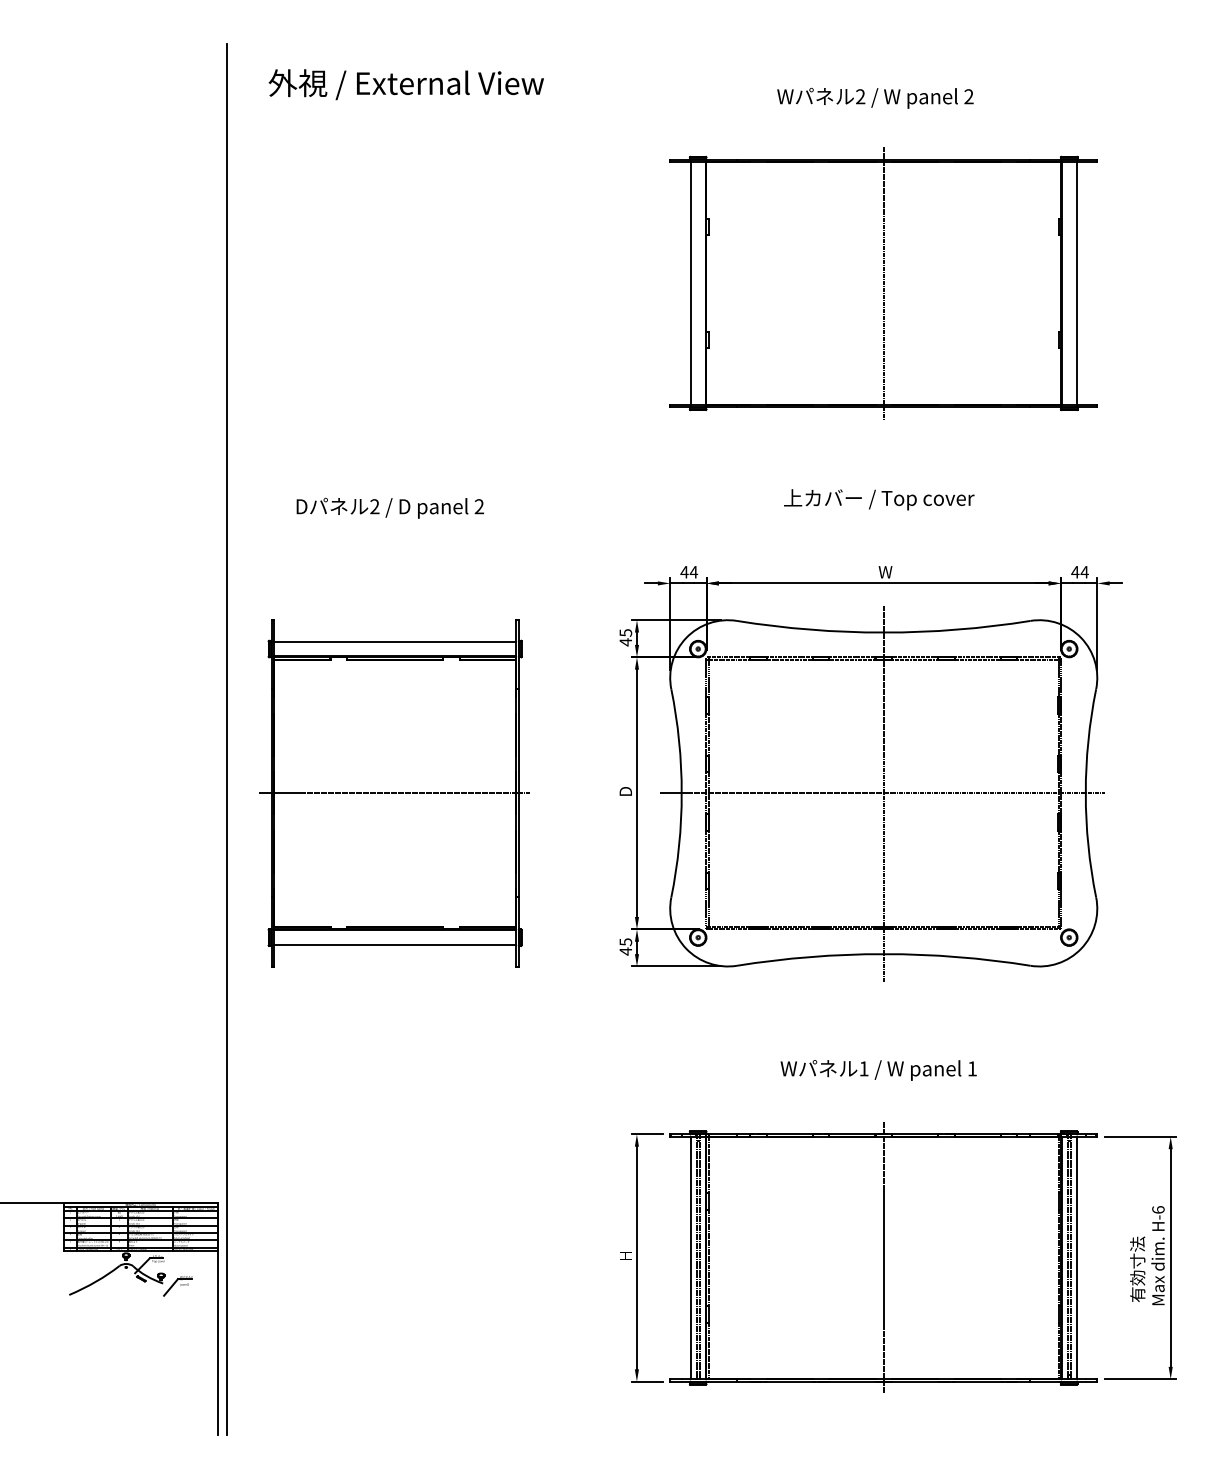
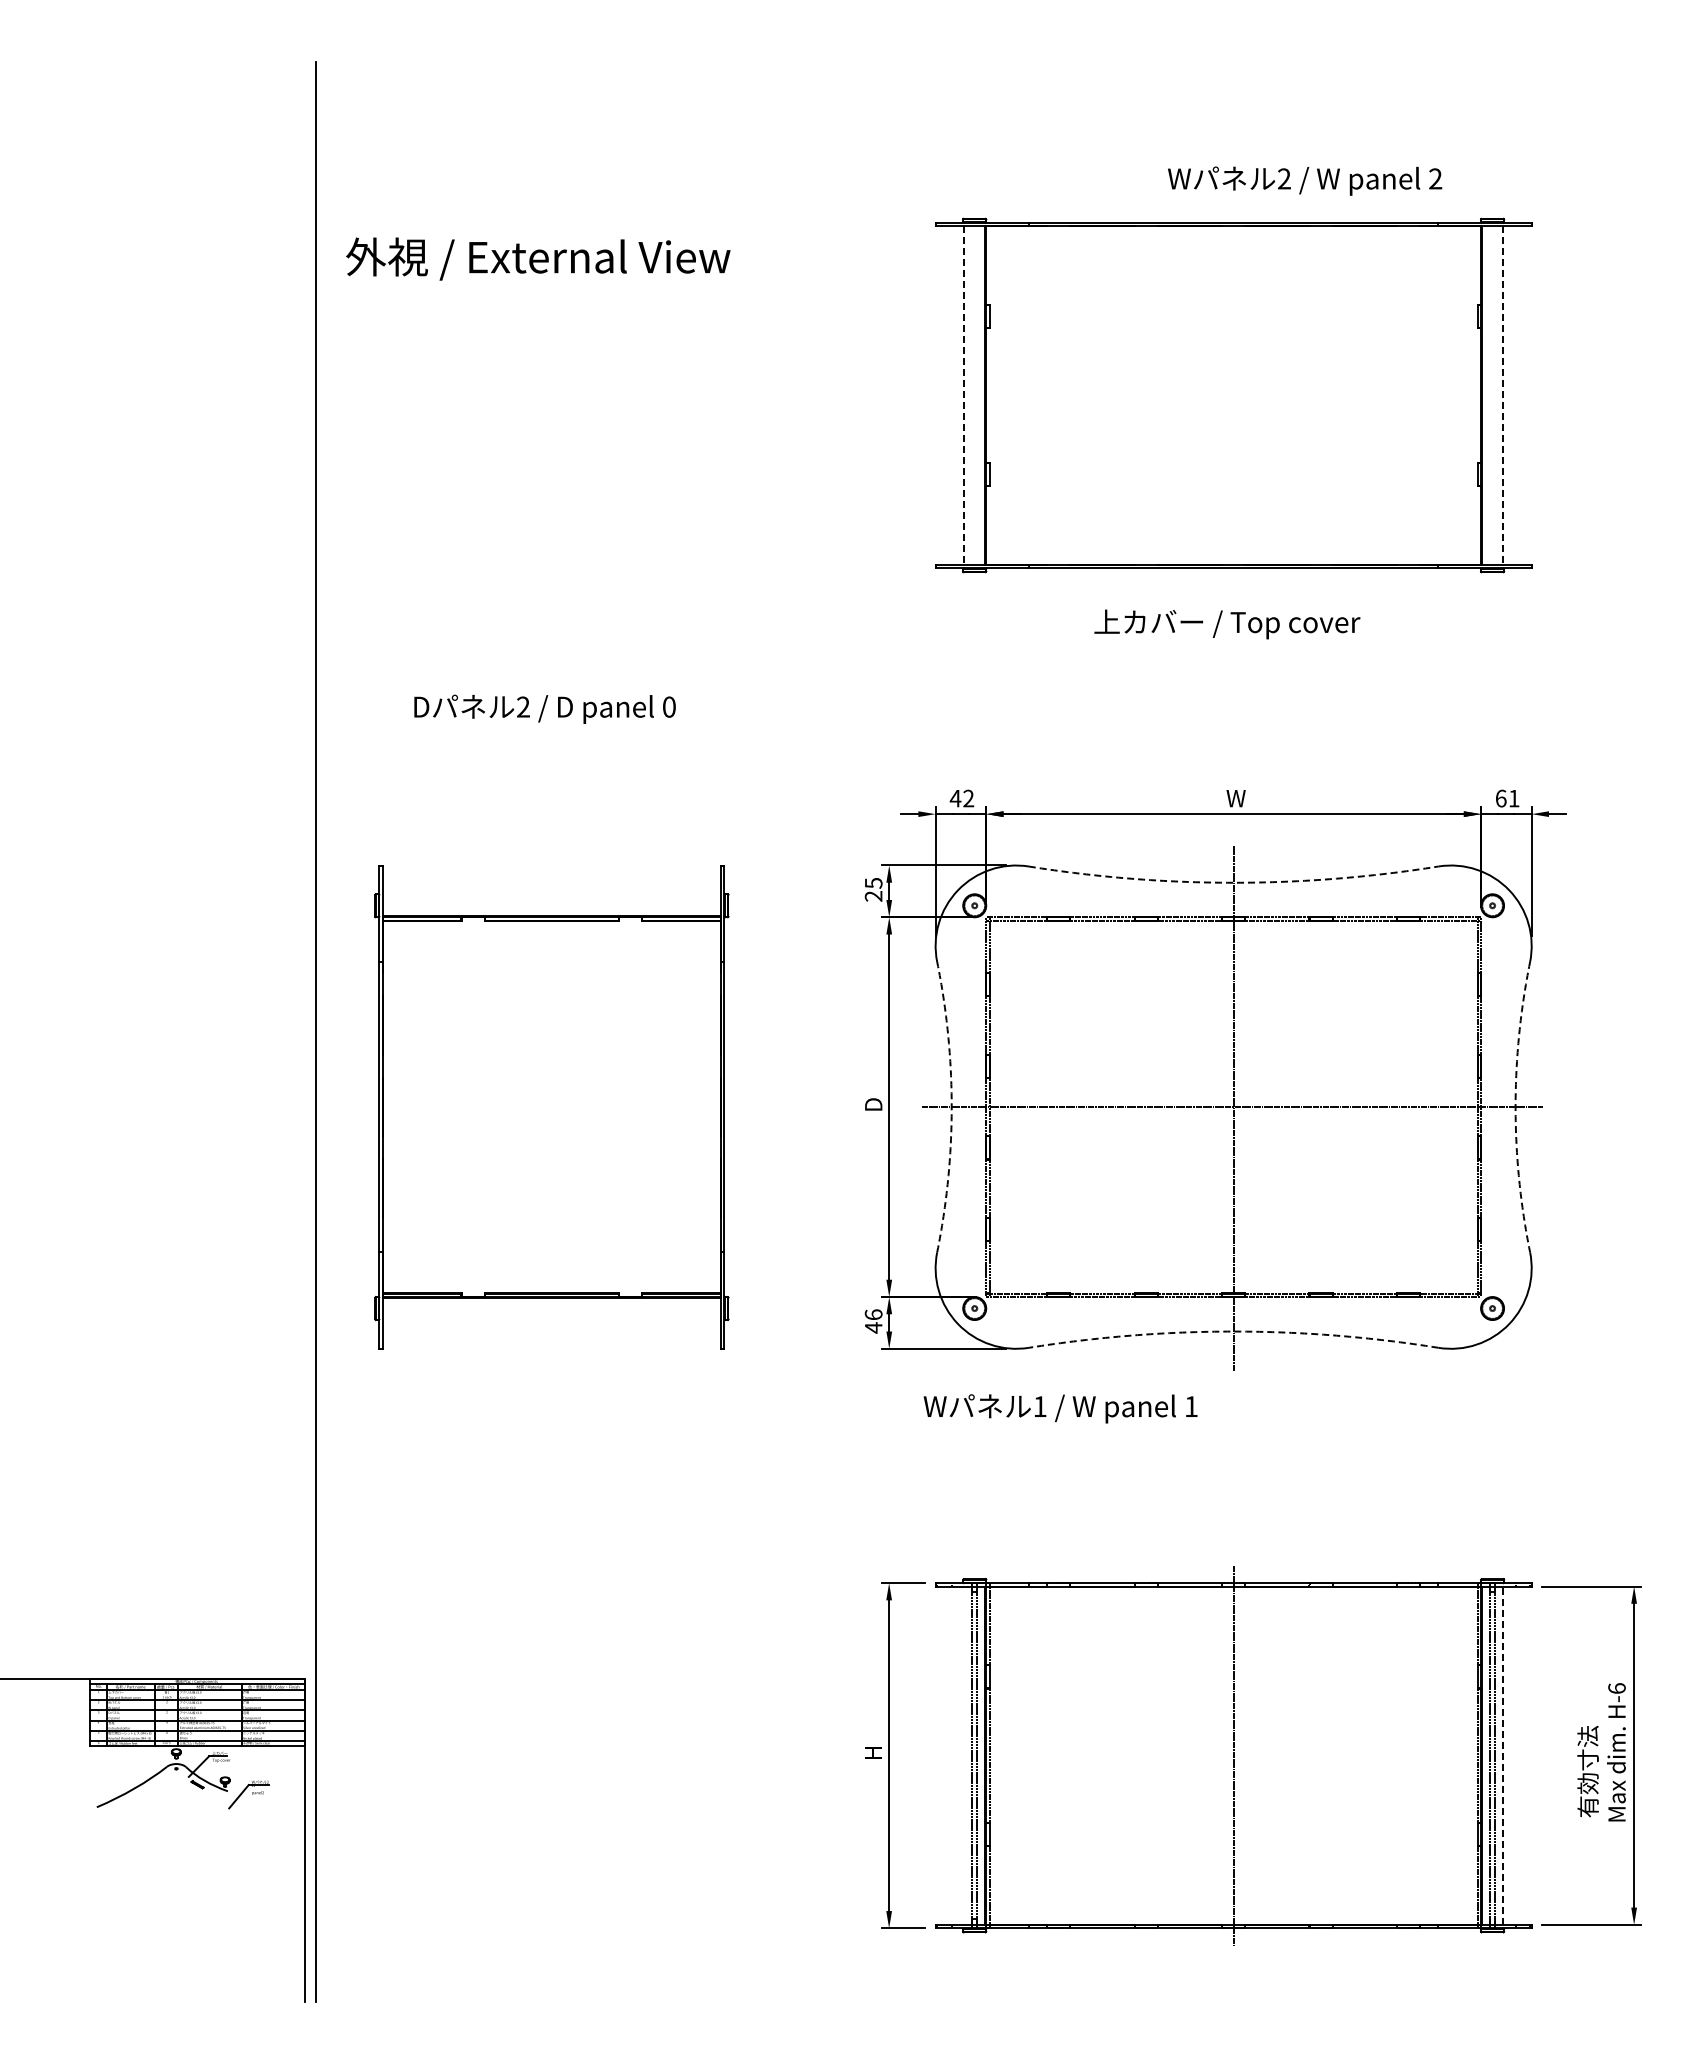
text: (406, 84) -> (538, 258), moved
text: (875, 97) -> (1305, 180), moved
line: (883, 283) -> (1233, 395), removed
line: (690, 284) -> (964, 396), solid -> dashed
line: (1076, 284) -> (1502, 396), solid -> dashed
text: (879, 499) -> (1227, 624), moved
text: (478, 506) -> (668, 706), 2 -> 0
text: (693, 572) -> (968, 798), 44 -> 42
text: (1079, 572) -> (1507, 798), 44 -> 61
arc: (883, 632) -> (1233, 882), solid -> dashed
line: (394, 641) -> (551, 895), removed
text: (625, 642) -> (873, 896), 45 -> 25
line: (394, 793) -> (551, 1107), removed
arc: (681, 793) -> (951, 1107), solid -> dashed
arc: (1085, 793) -> (1515, 1107), solid -> dashed
text: (625, 941) -> (873, 1314), 45 -> 46
line: (394, 944) -> (551, 1318), removed
arc: (883, 954) -> (1233, 1331), solid -> dashed
text: (878, 1070) -> (1060, 1408), moved
line: (690, 1257) -> (964, 1755), removed
line: (1076, 1257) -> (1502, 1755), solid -> dashed

